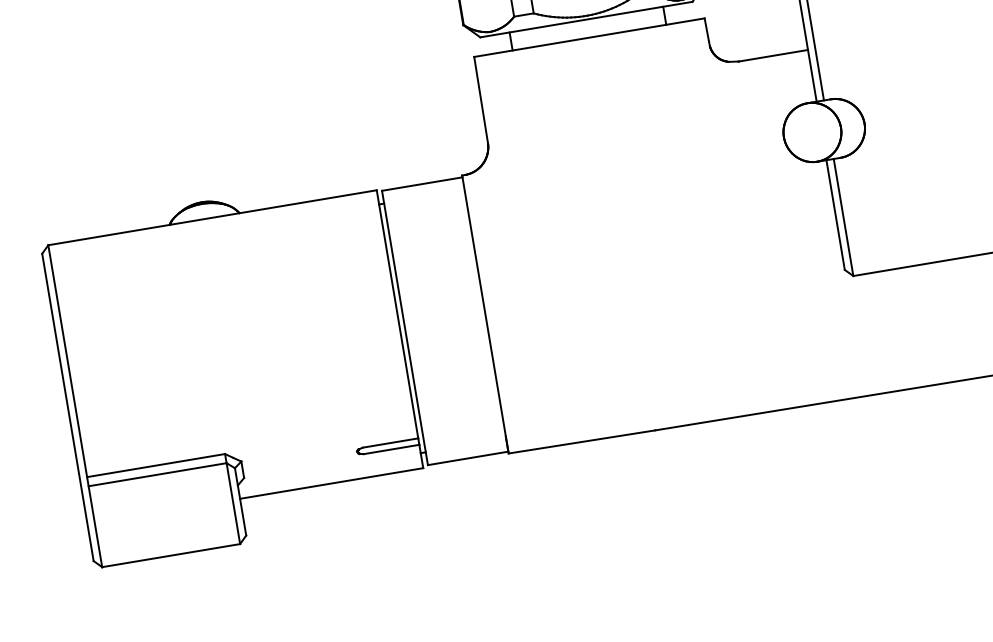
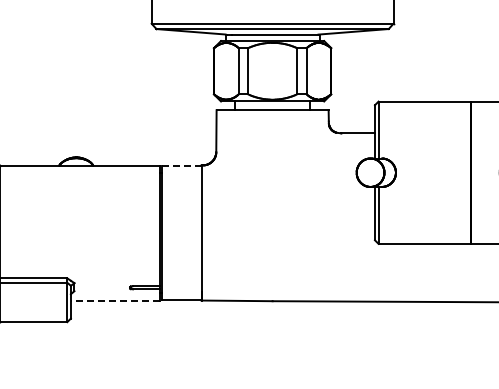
line: (421, 184) -> (181, 166), solid -> dashed
line: (331, 483) -> (115, 300), solid -> dashed

